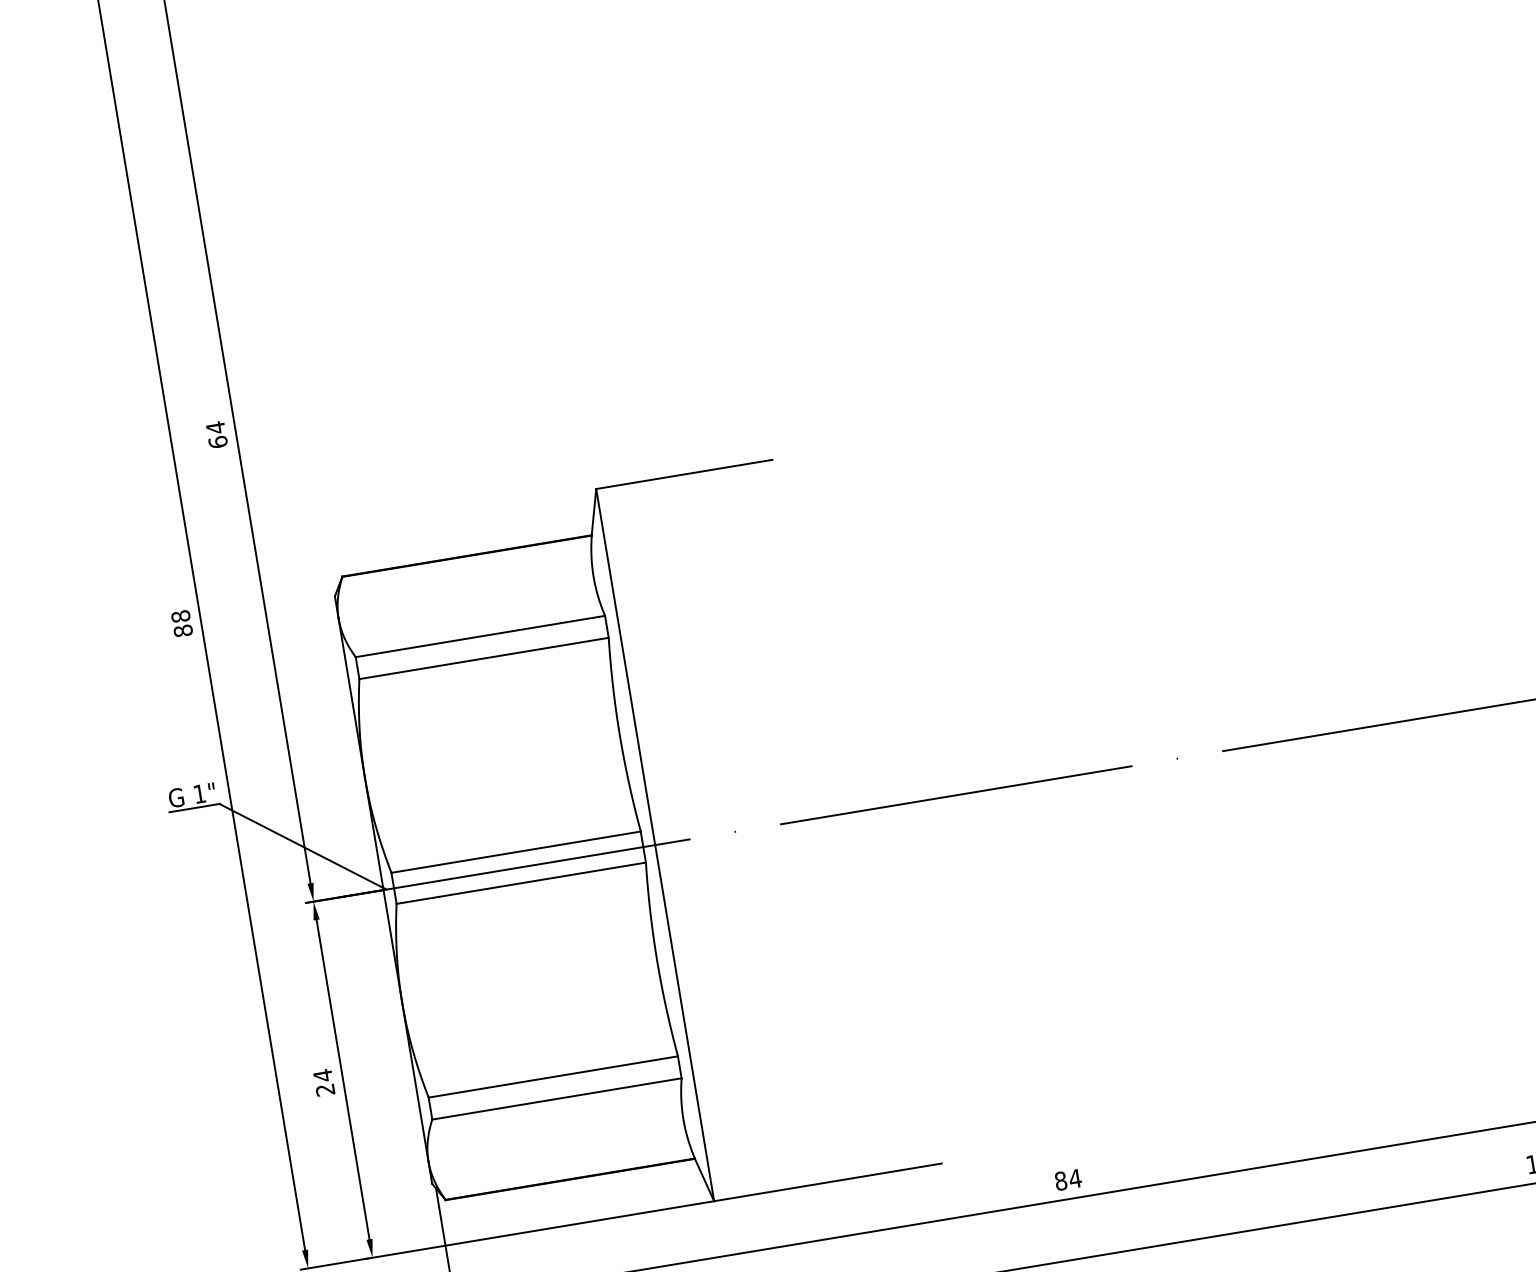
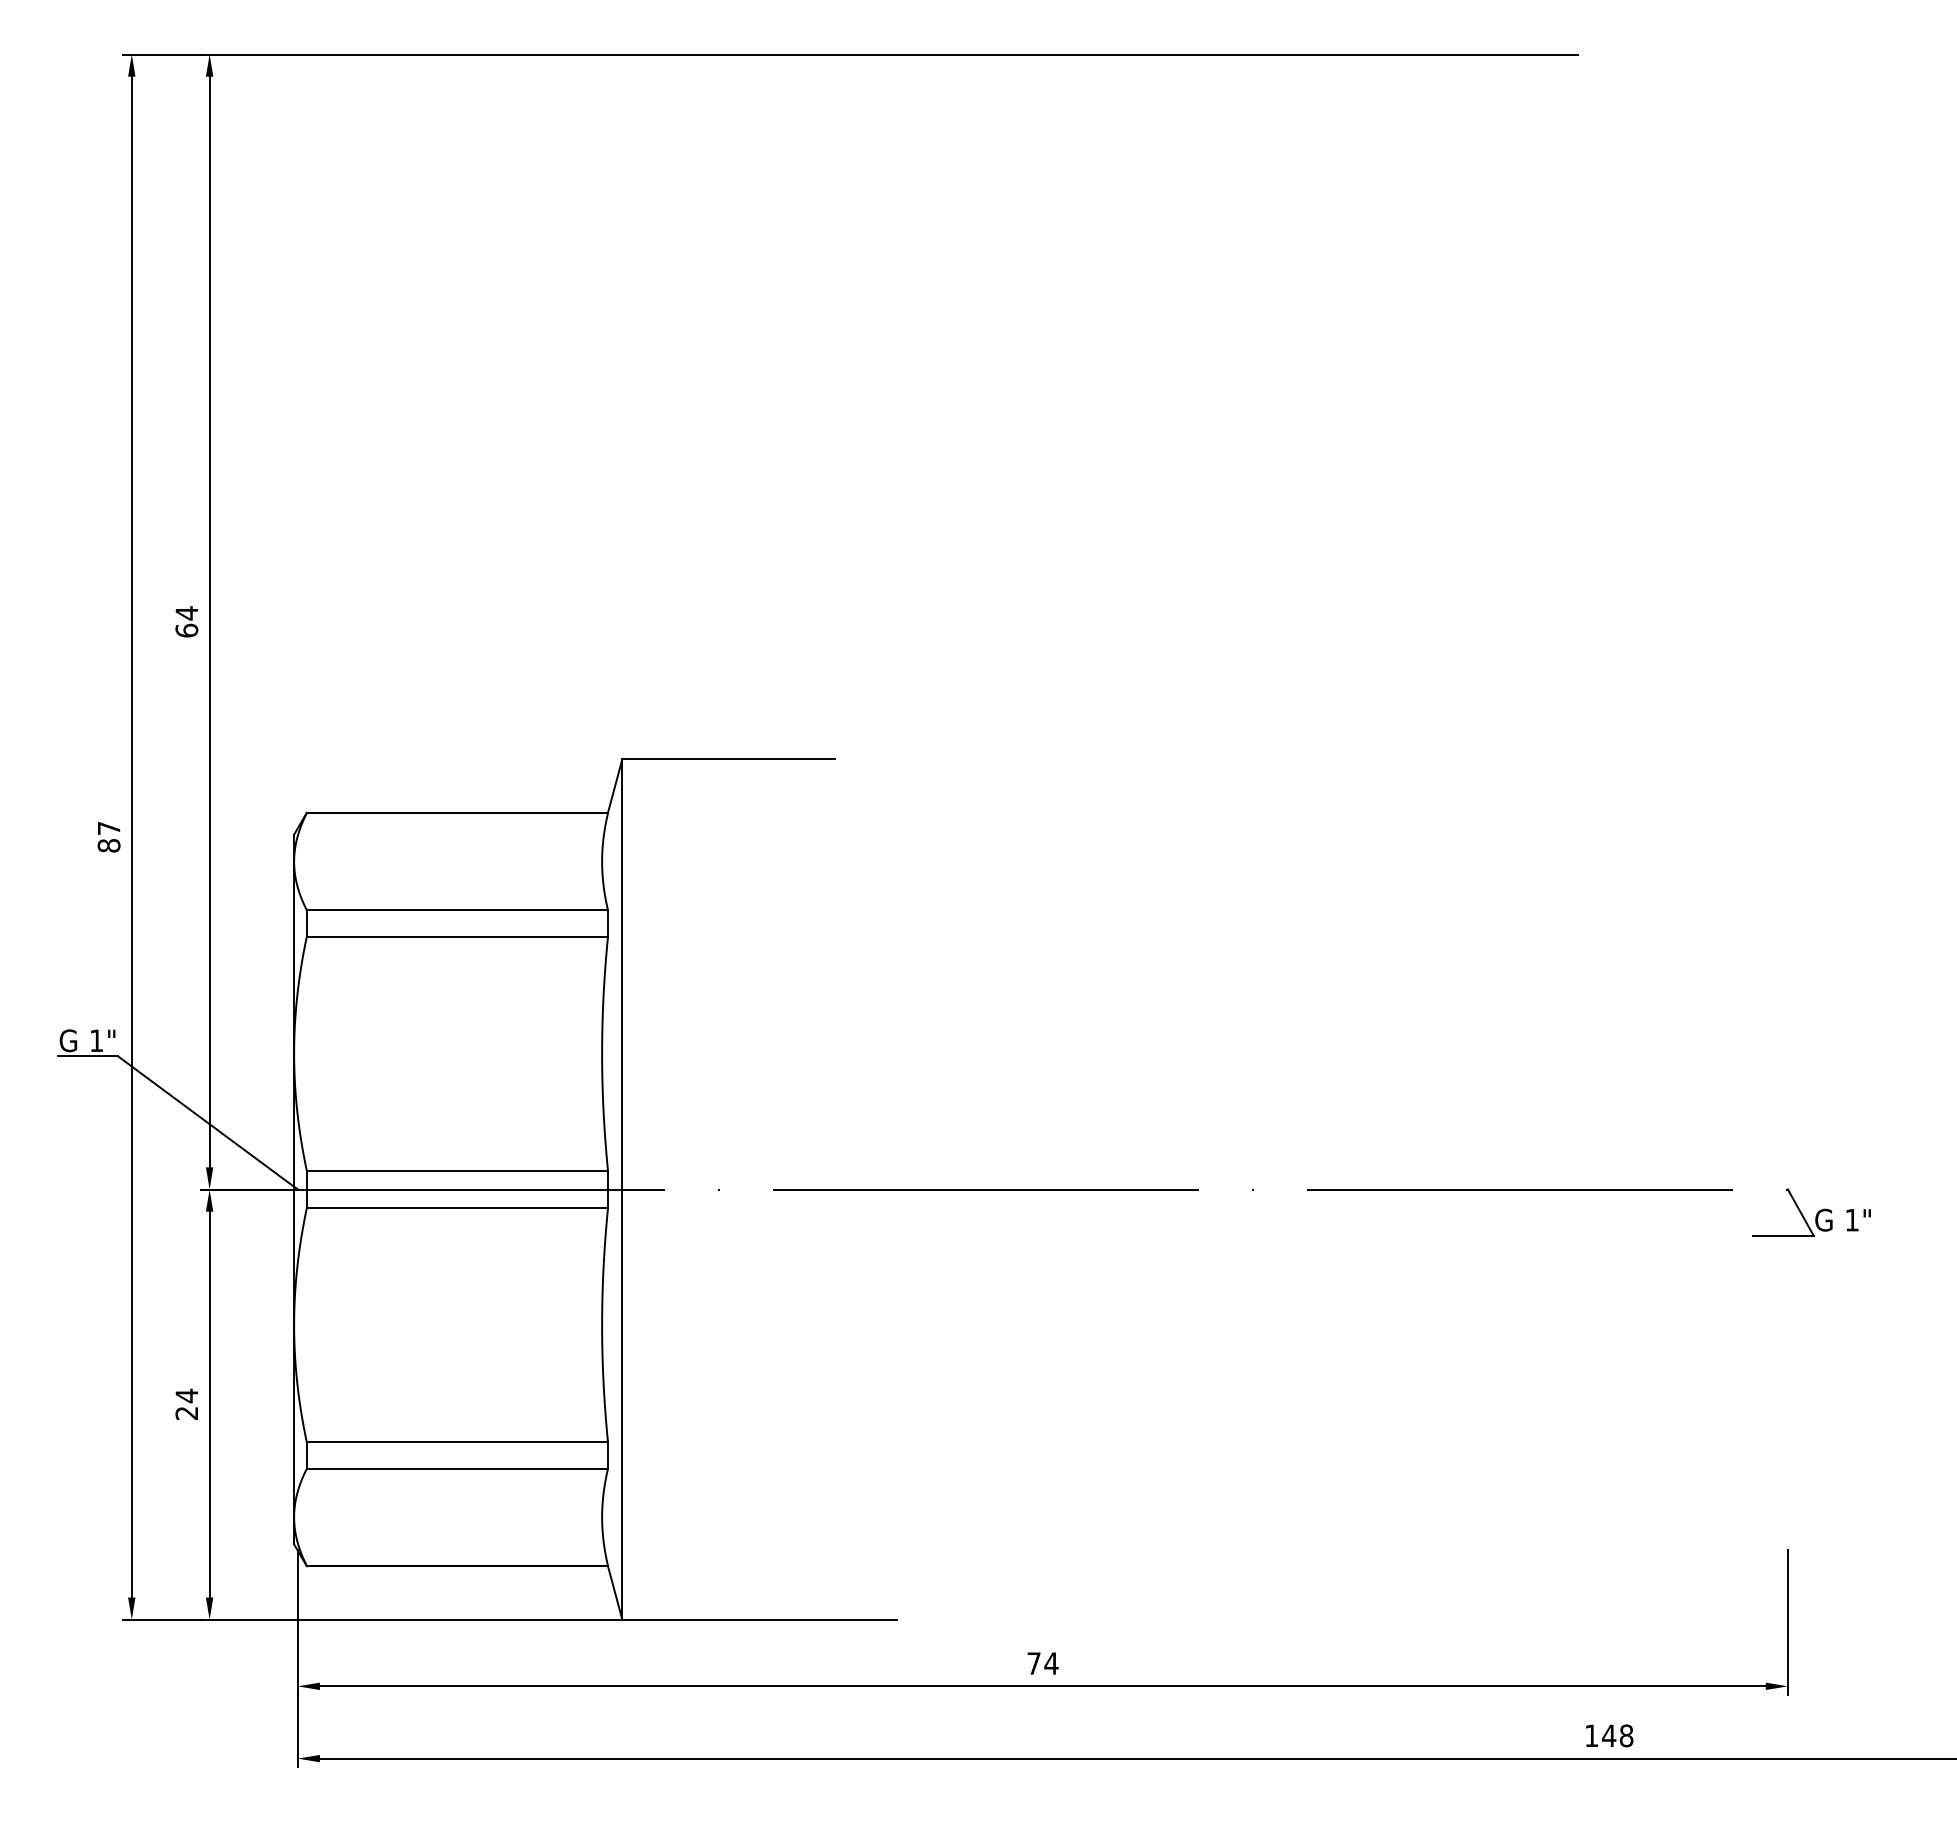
text: (180, 616) -> (108, 828), 88 -> 87
text: (1060, 1181) -> (1033, 1663), 84 -> 74

